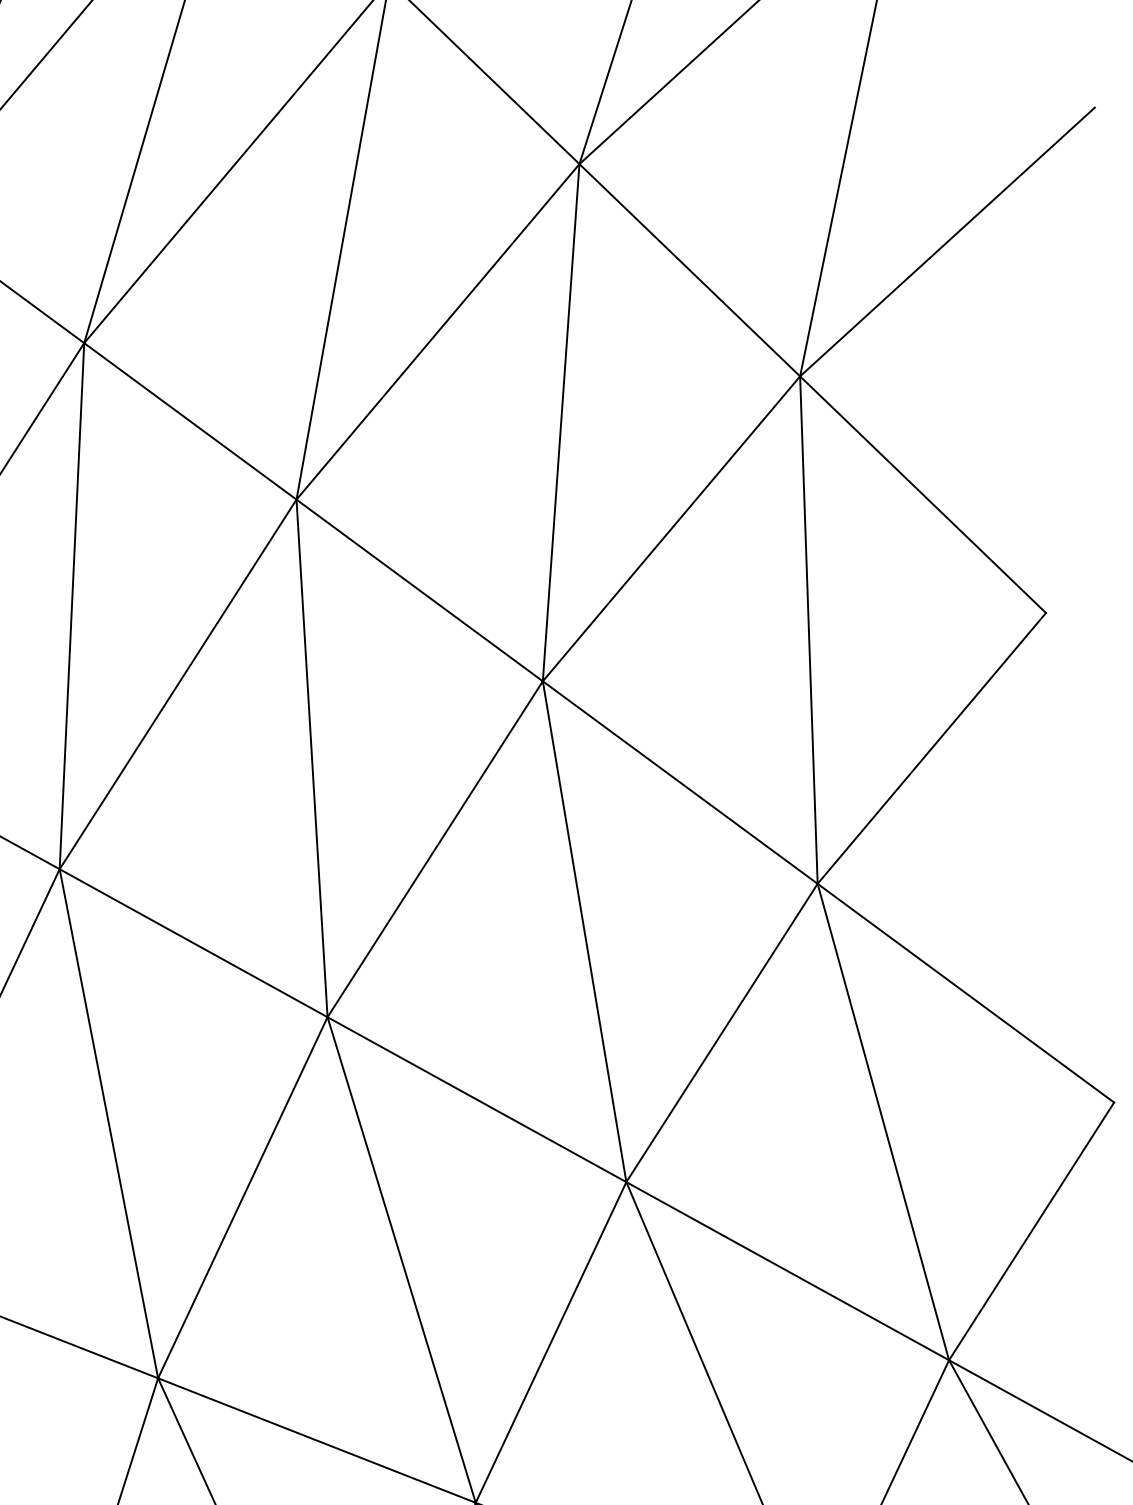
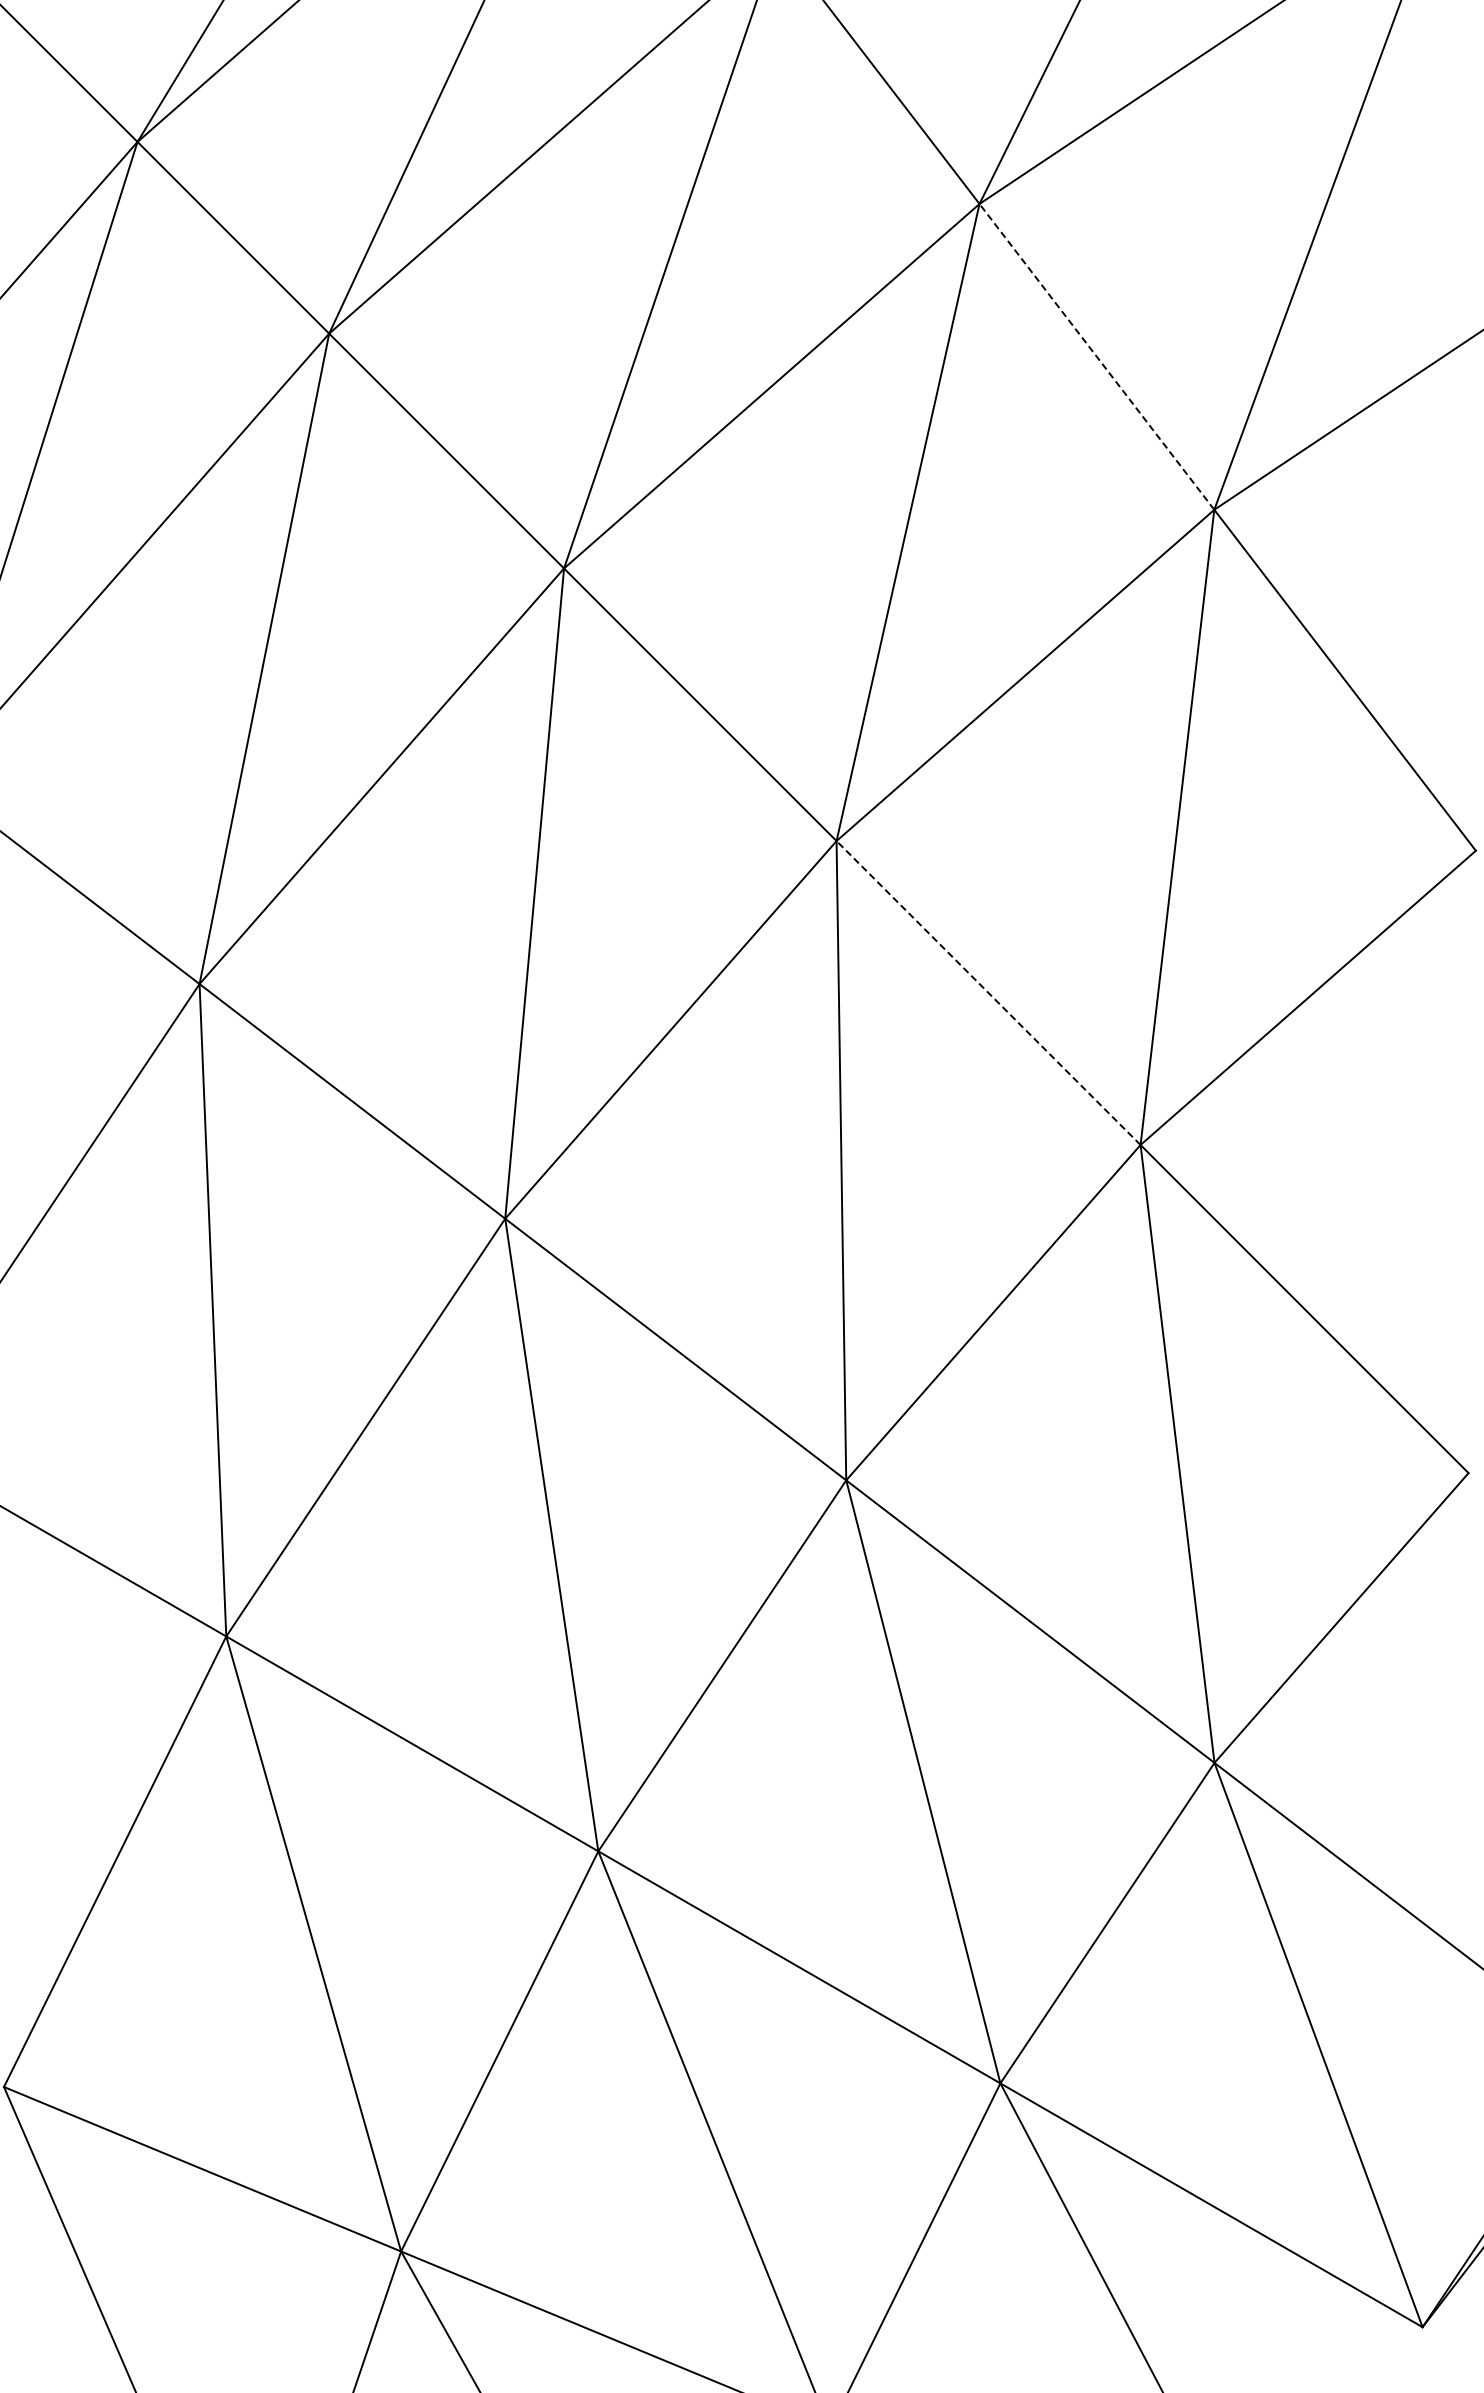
line: (689, 269) -> (1096, 356), solid -> dashed
line: (680, 782) -> (988, 993), solid -> dashed

